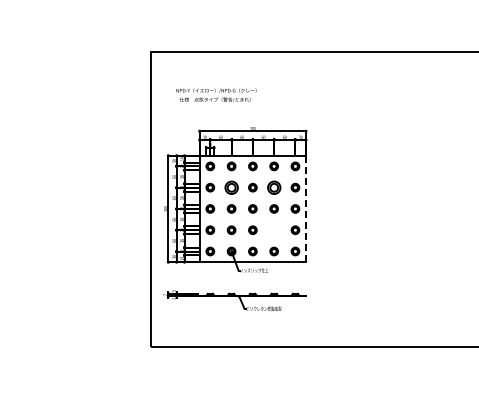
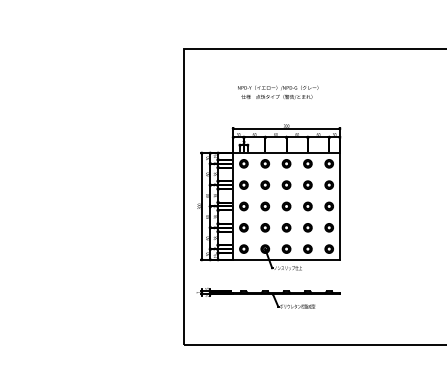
text: (216, 94) -> (278, 91), moved
part: (231, 187) -> (265, 184), size x0.62
part: (273, 187) -> (307, 184), size x0.62
line: (306, 208) -> (340, 206), dashed -> solid
part: (273, 229) -> (307, 227), added

